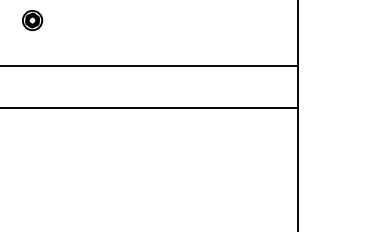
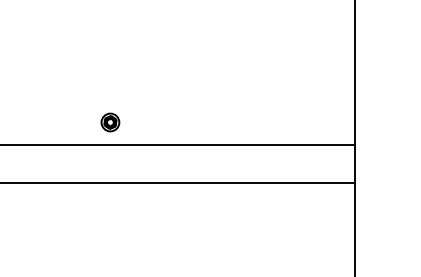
part: (32, 20) -> (110, 122), moved

